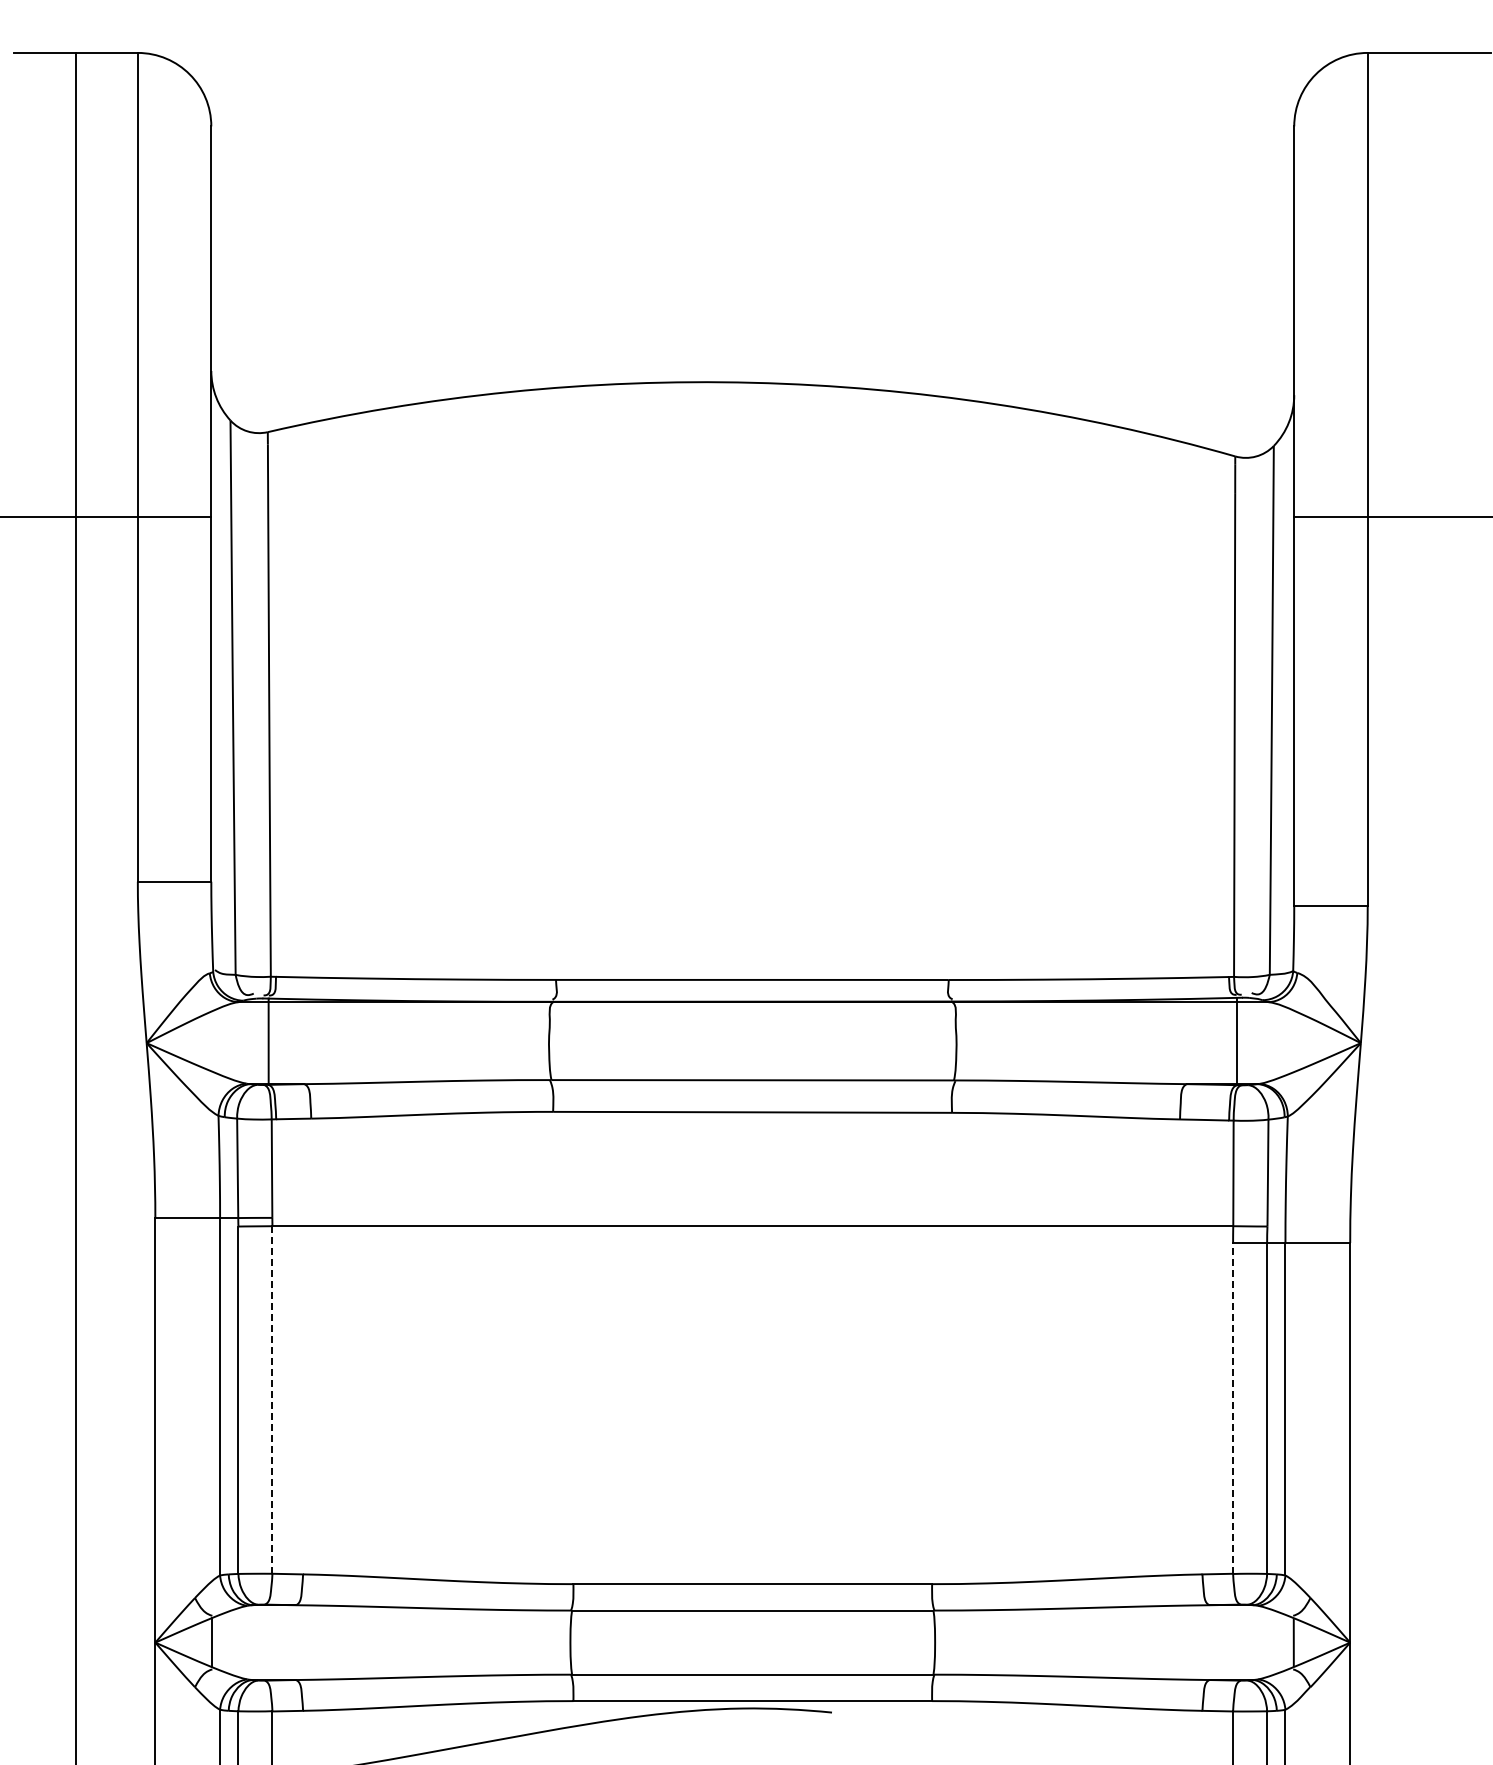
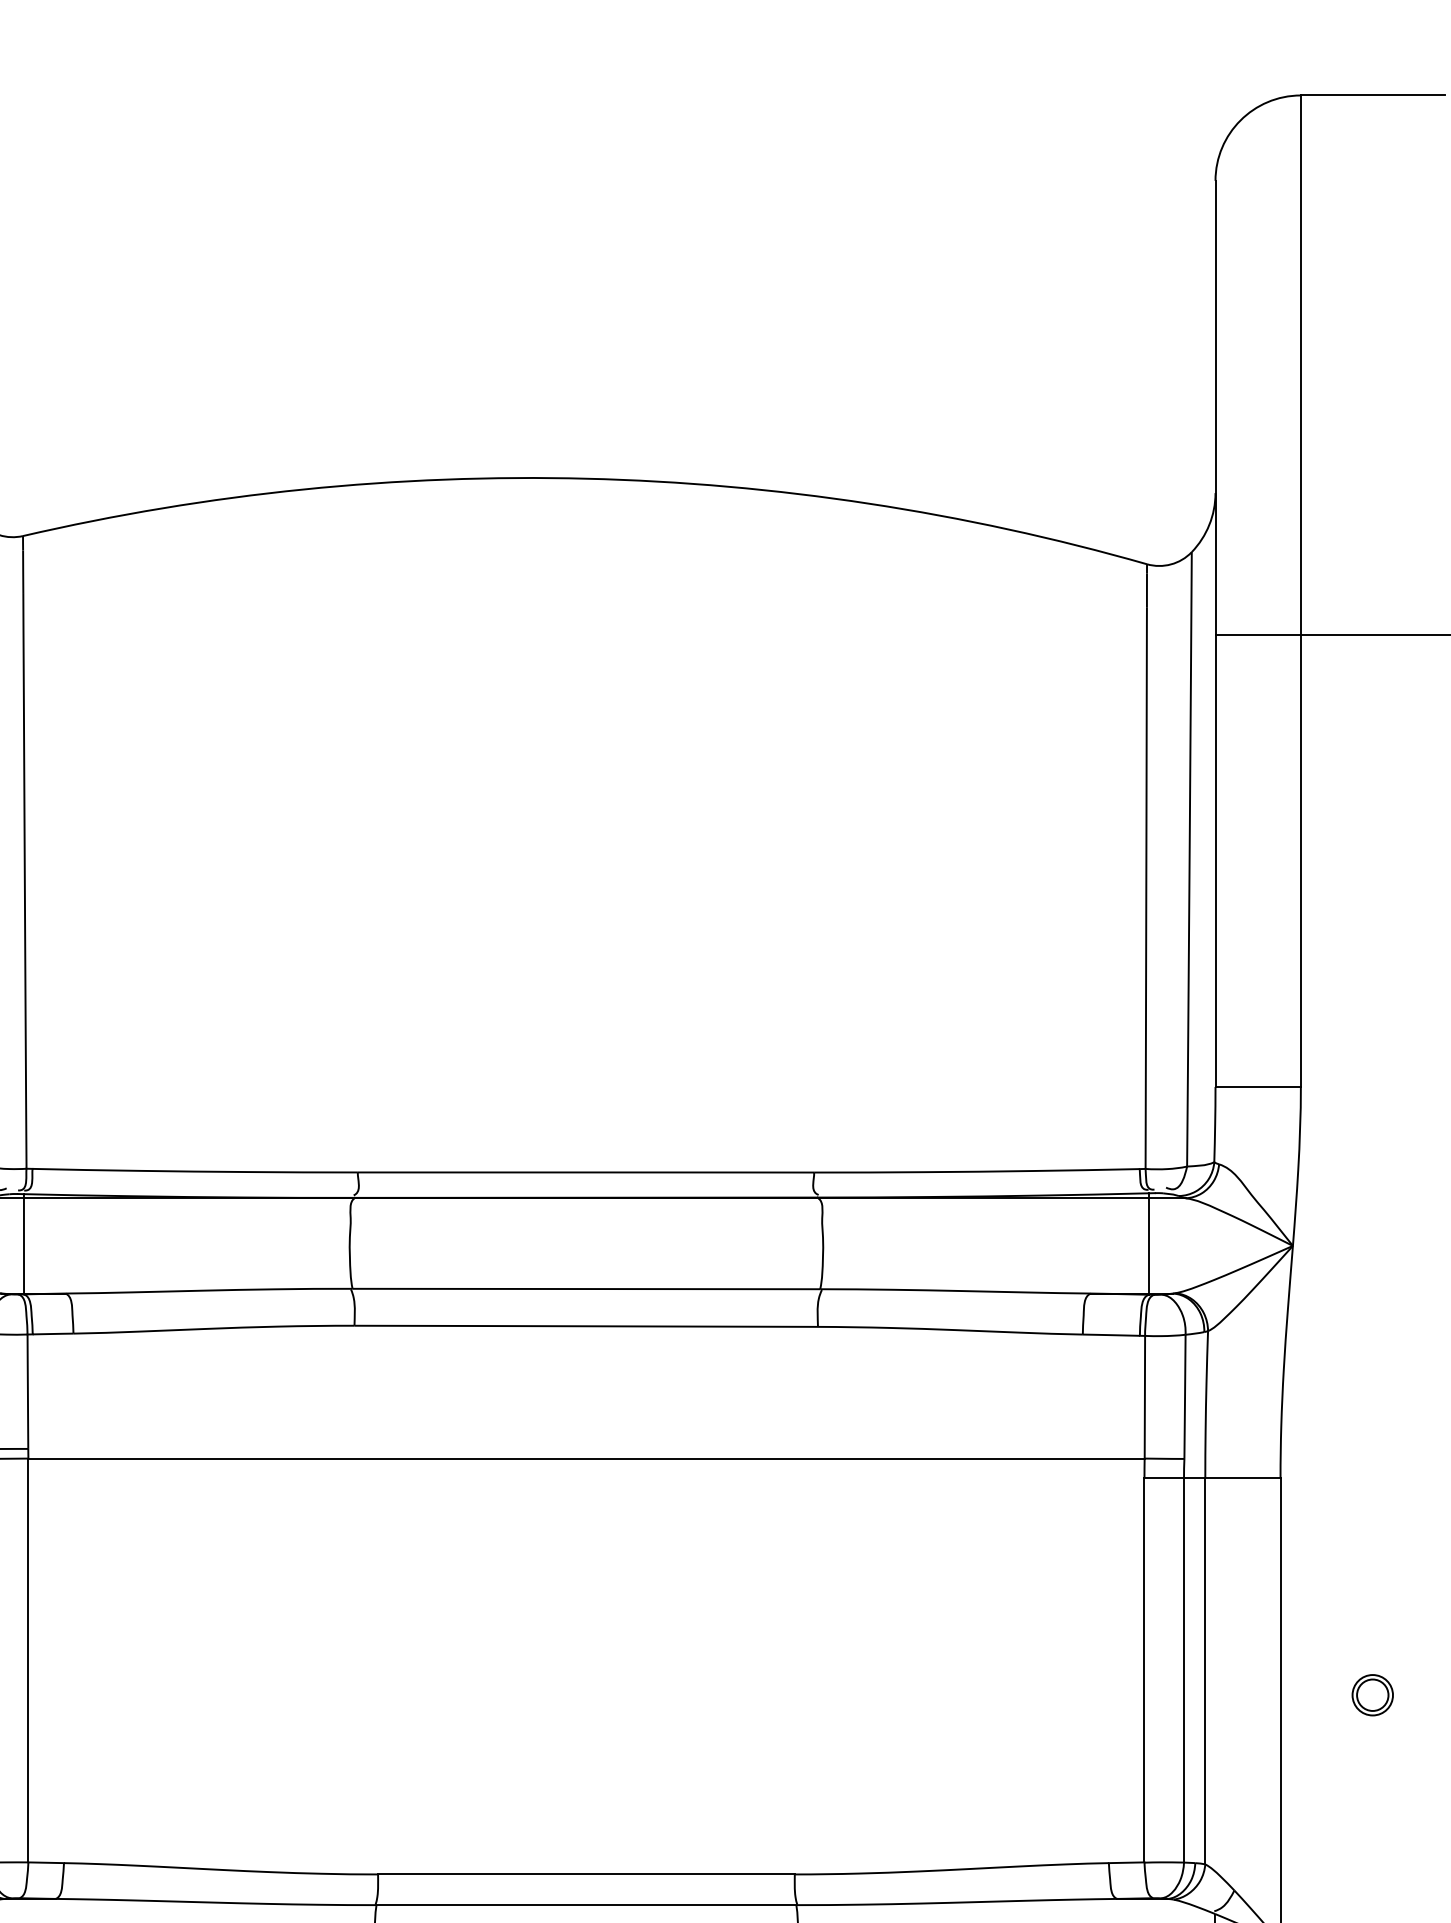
line: (272, 1399) -> (28, 1659), dashed -> solid
line: (1233, 1407) -> (1144, 1669), dashed -> solid
part: (1429, 1429) -> (1372, 1694), added

